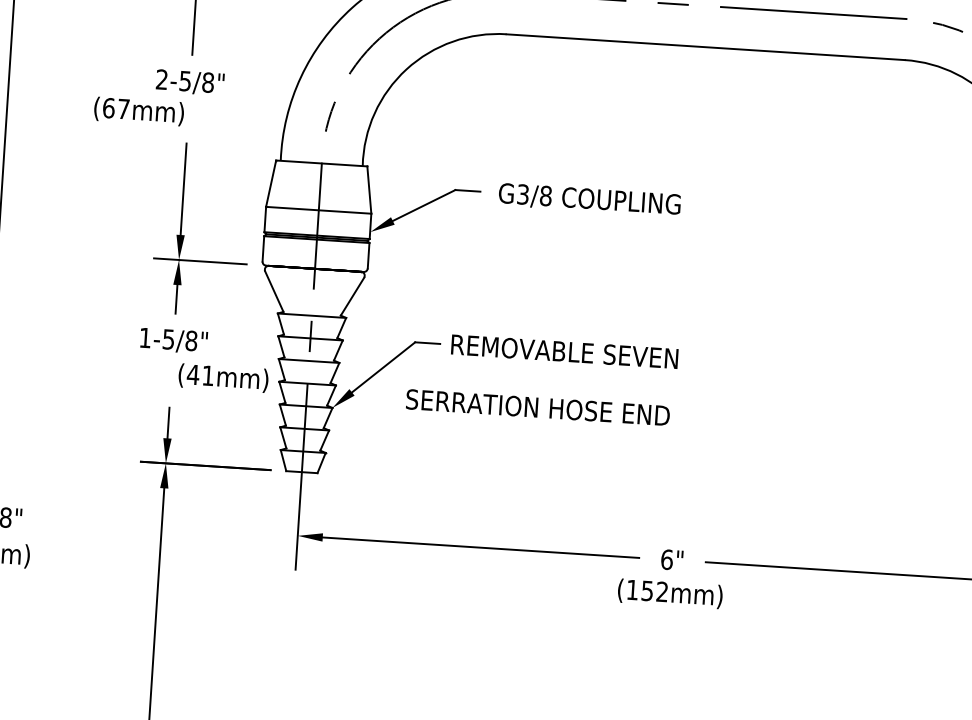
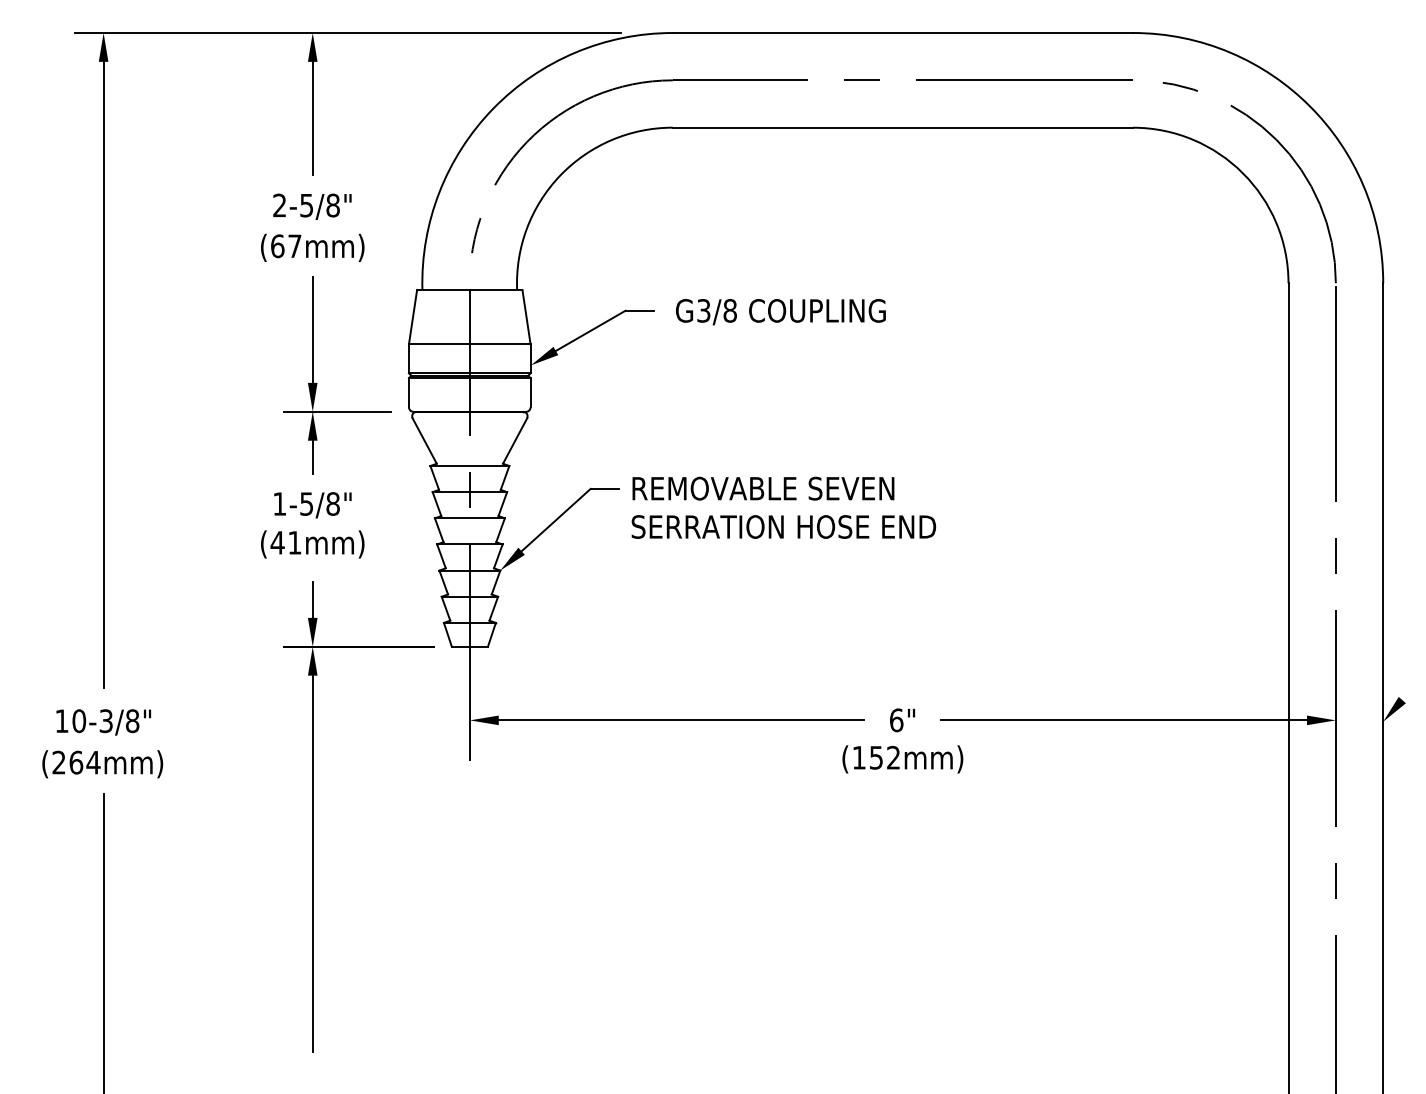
text: (138, 111) -> (312, 247), moved
text: (223, 378) -> (312, 544), moved
text: (537, 407) -> (783, 526), moved

